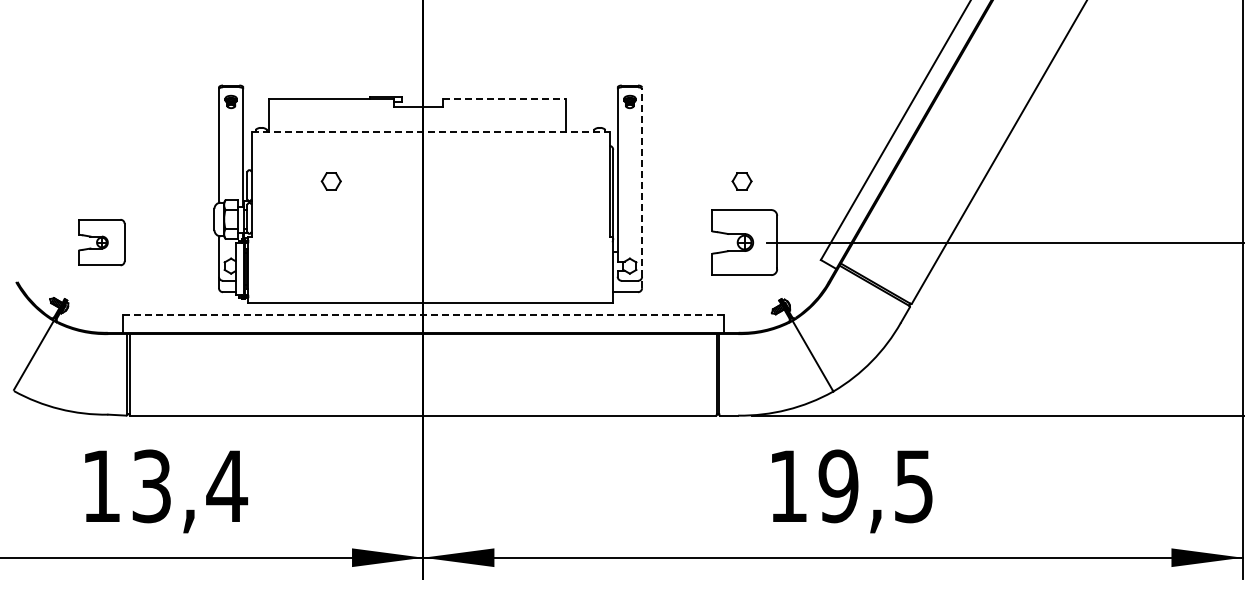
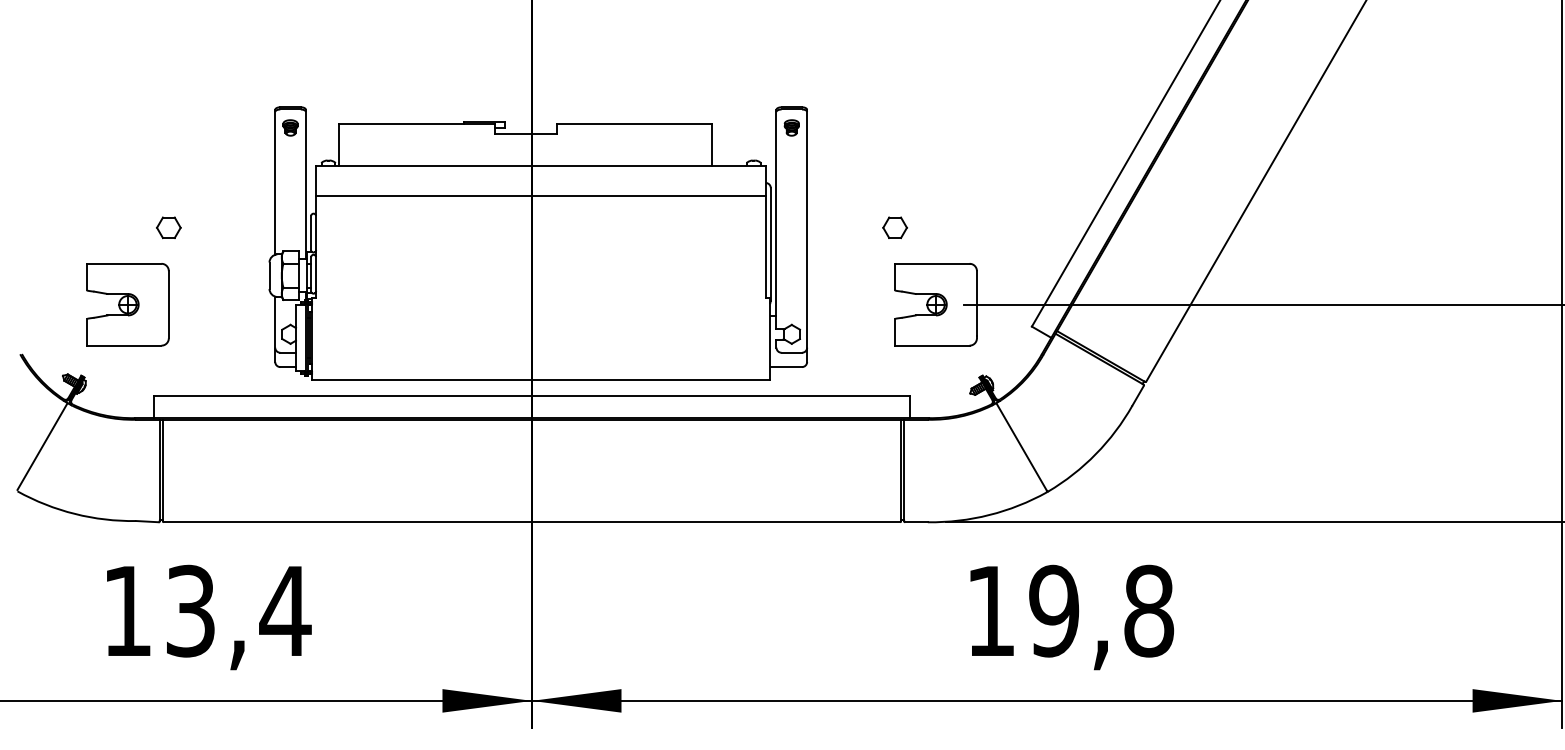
line: (504, 98) -> (634, 123), dashed -> solid
line: (431, 131) -> (542, 165), dashed -> solid
line: (430, 156) -> (541, 196), added
part: (330, 181) -> (167, 227), moved
part: (741, 181) -> (894, 227), moved
line: (642, 187) -> (807, 235), dashed -> solid
part: (101, 242) -> (127, 304), size x1.43
line: (423, 314) -> (532, 395), dashed -> solid
text: (913, 486) -> (1148, 611), 19,5 -> 19,8

